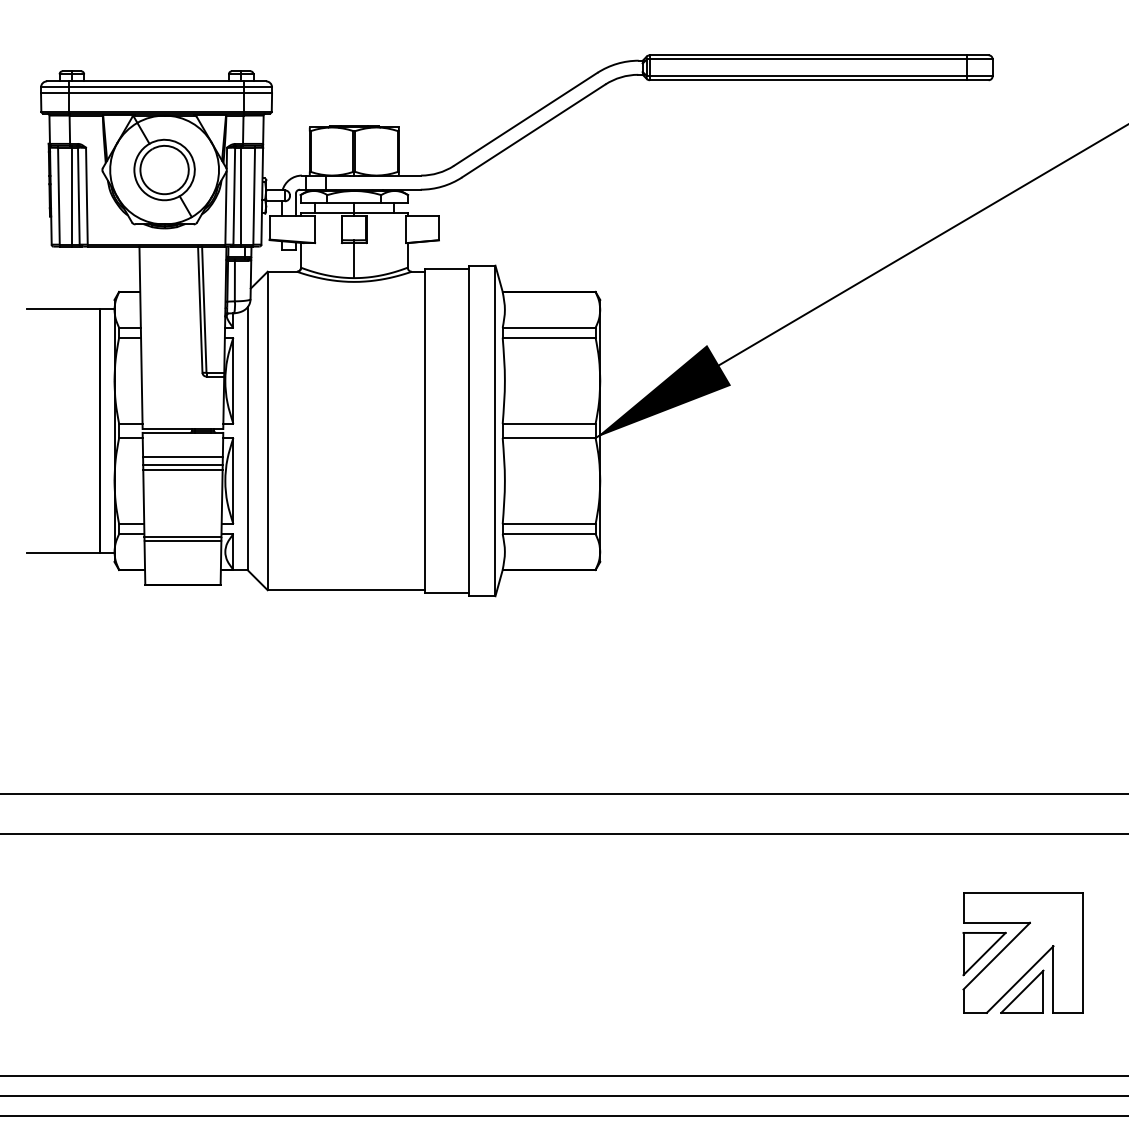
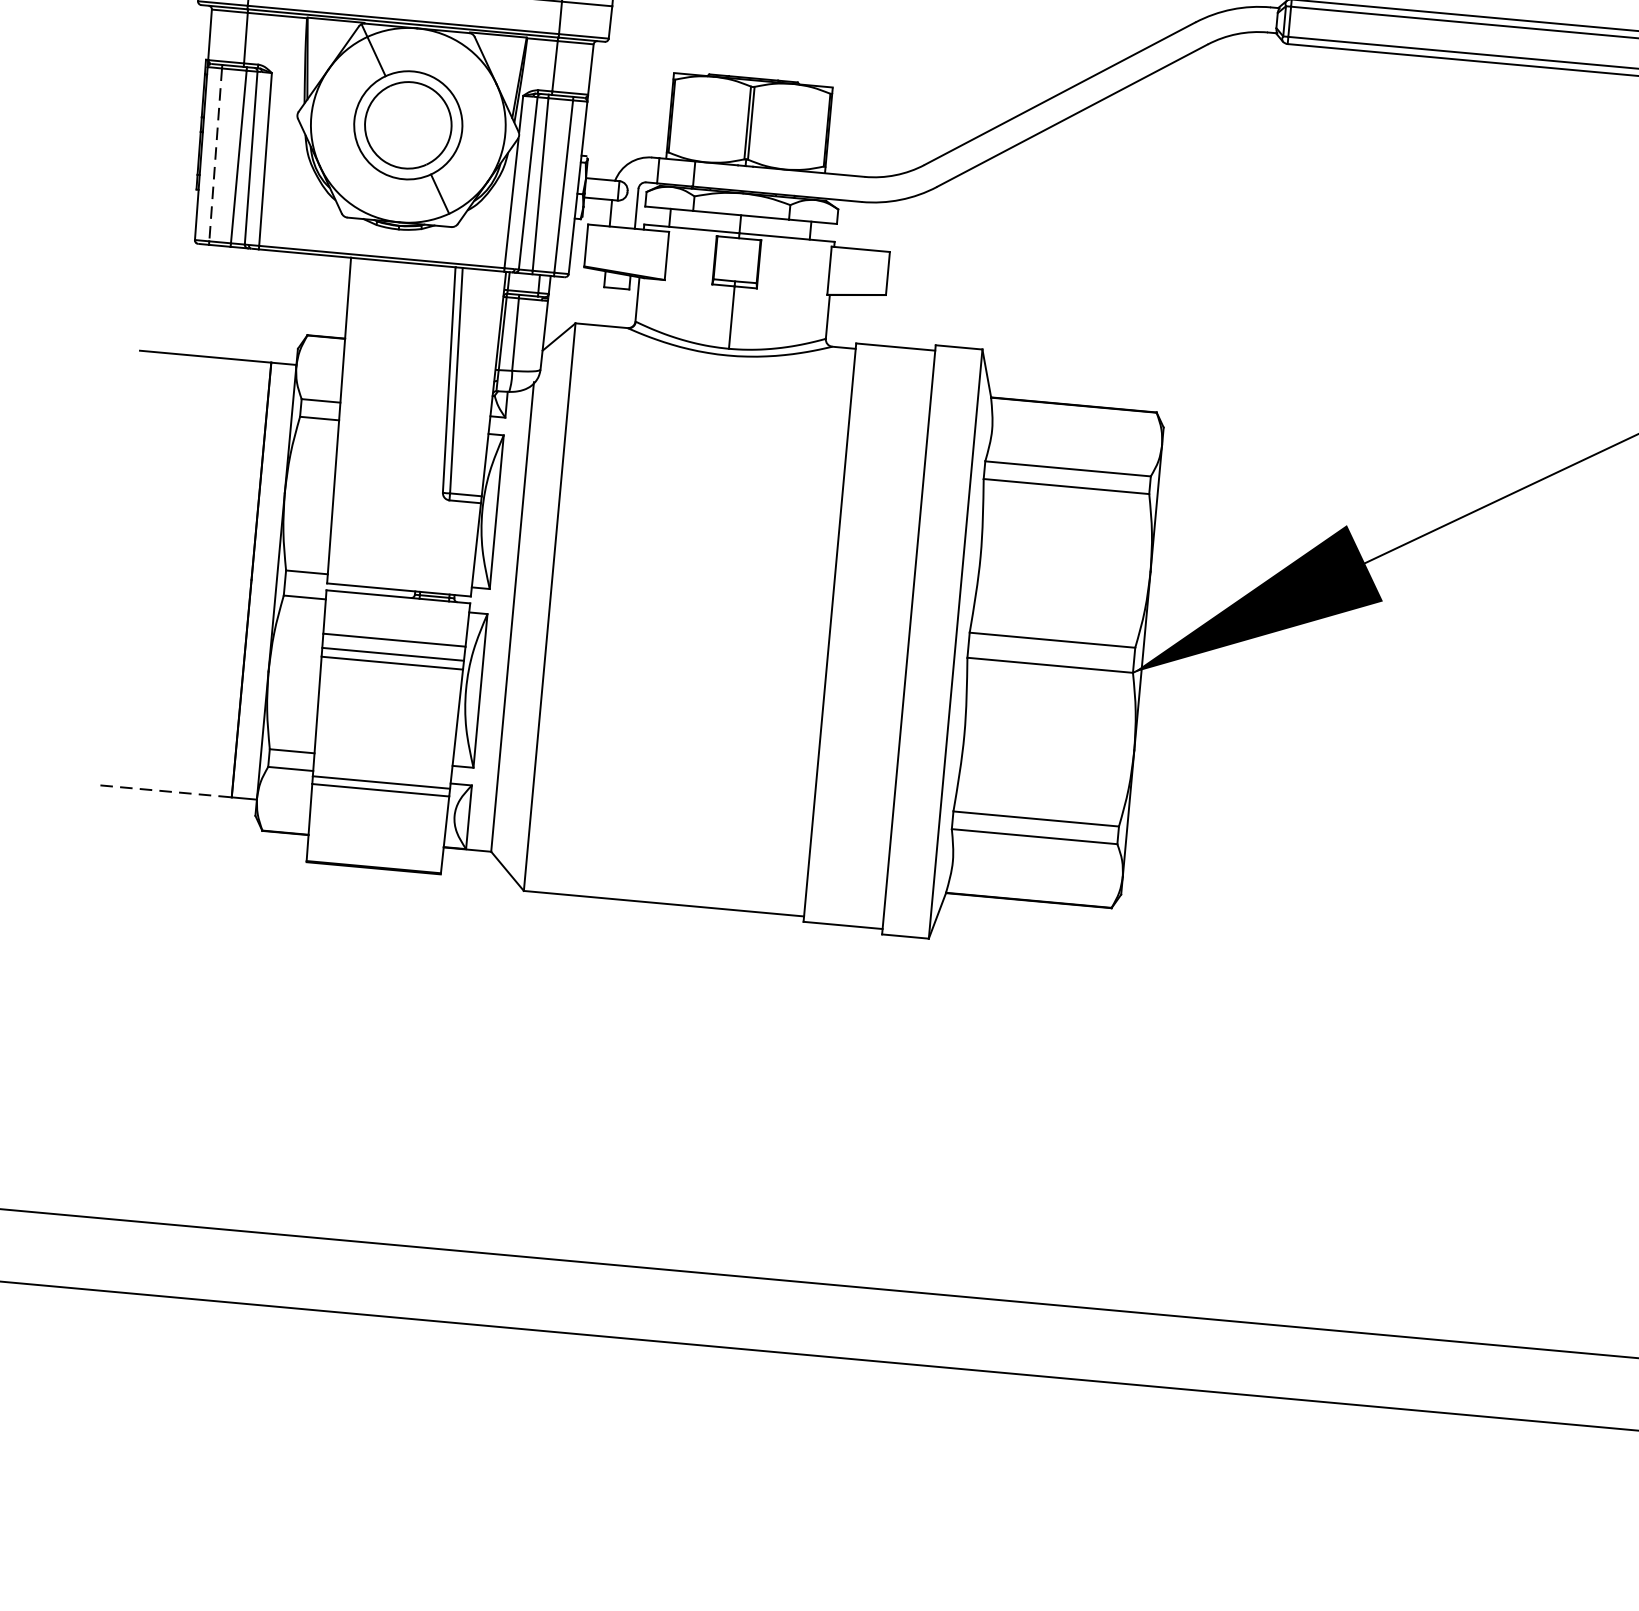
line: (58, 196) -> (214, 155), solid -> dashed
line: (63, 552) -> (166, 790), solid -> dashed

